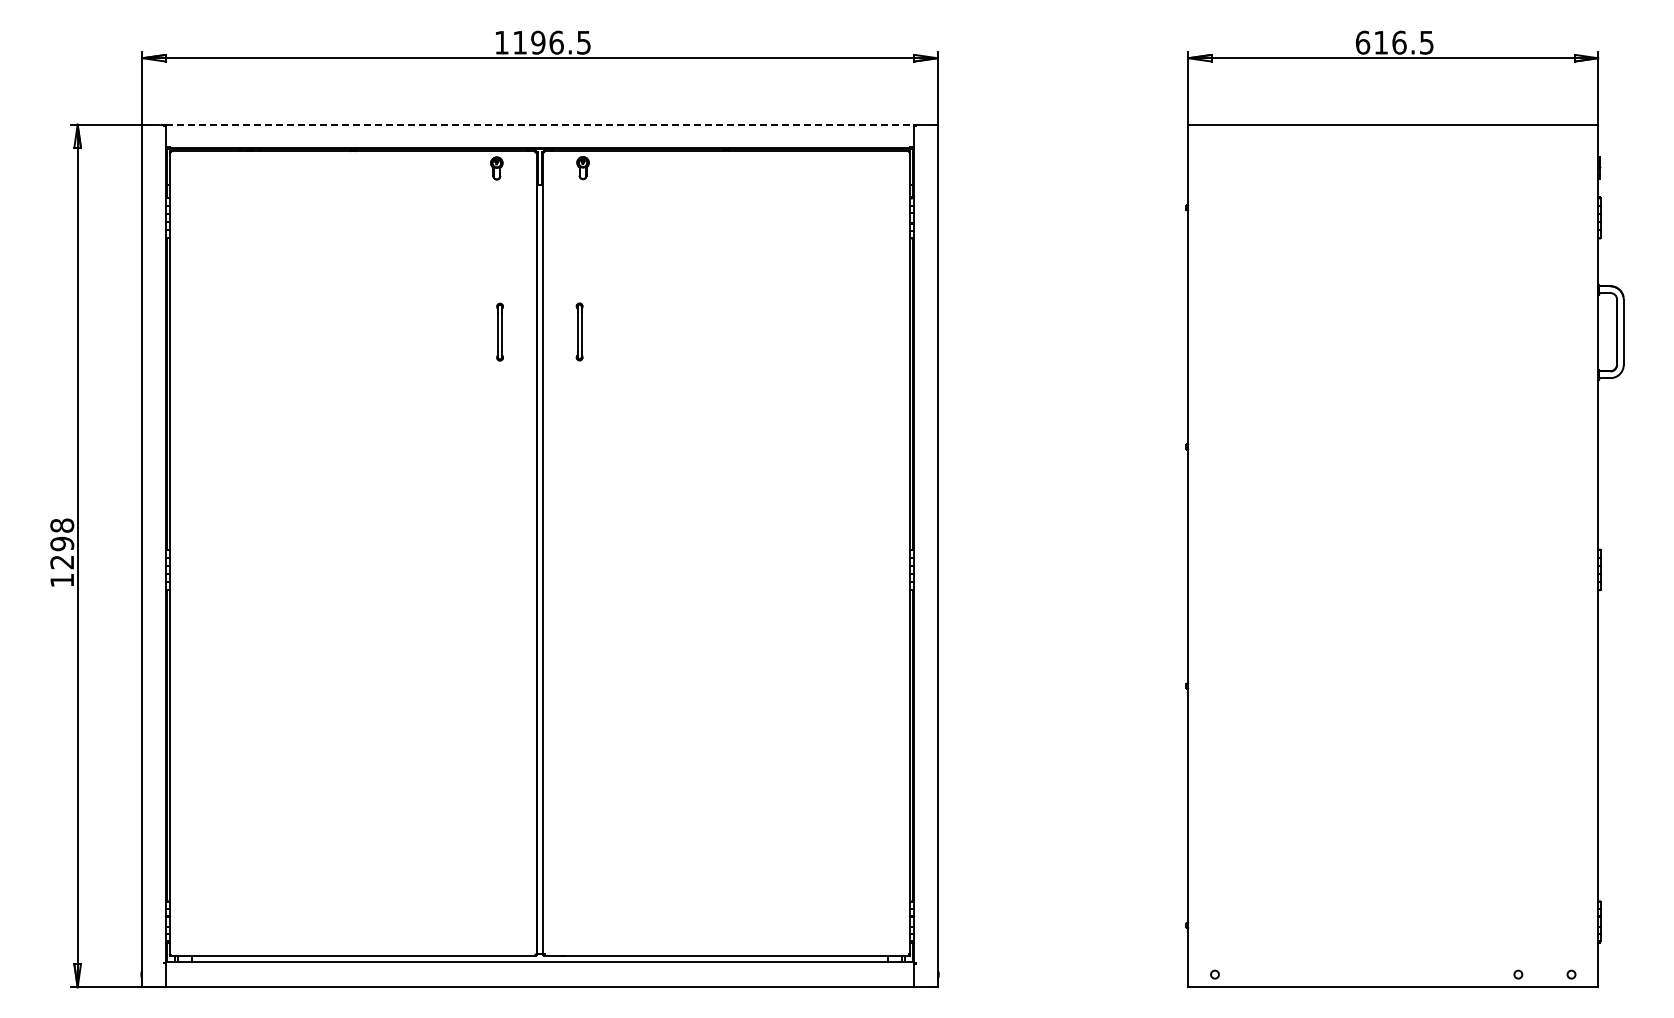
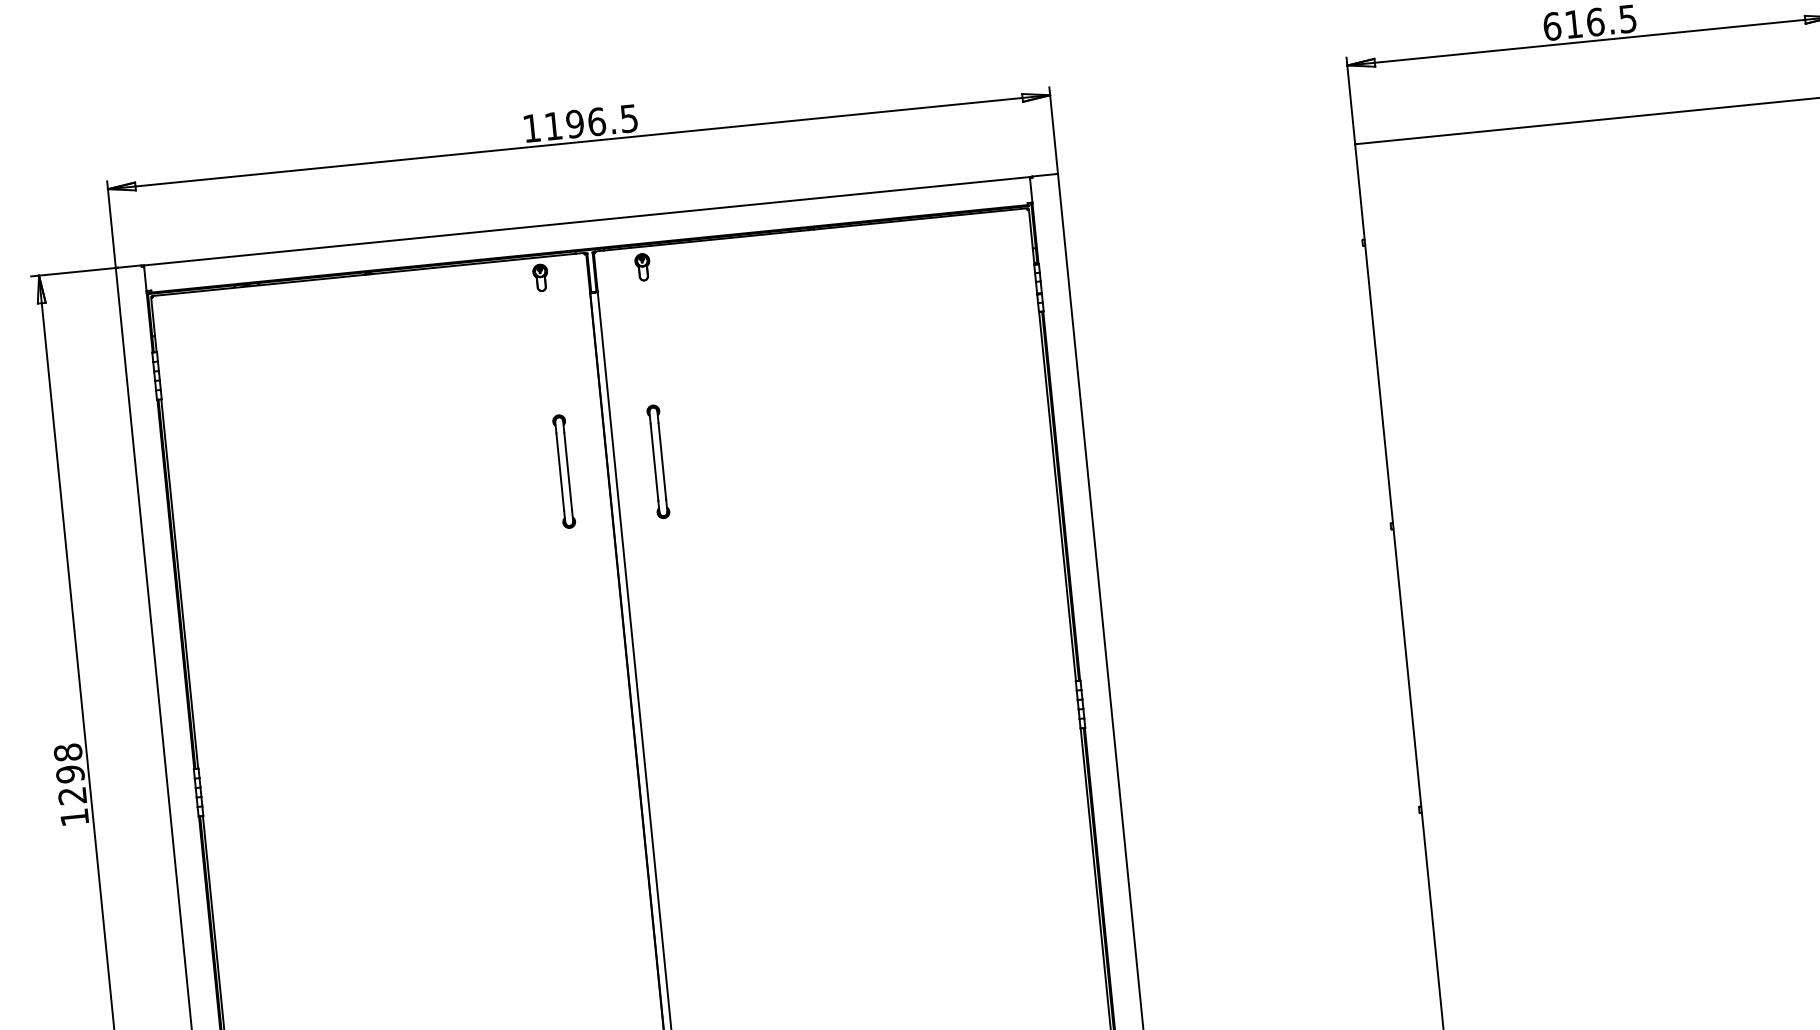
line: (540, 124) -> (587, 220), dashed -> solid
part: (499, 331) -> (563, 470), size x1.67
part: (579, 331) -> (658, 461), size x1.67

